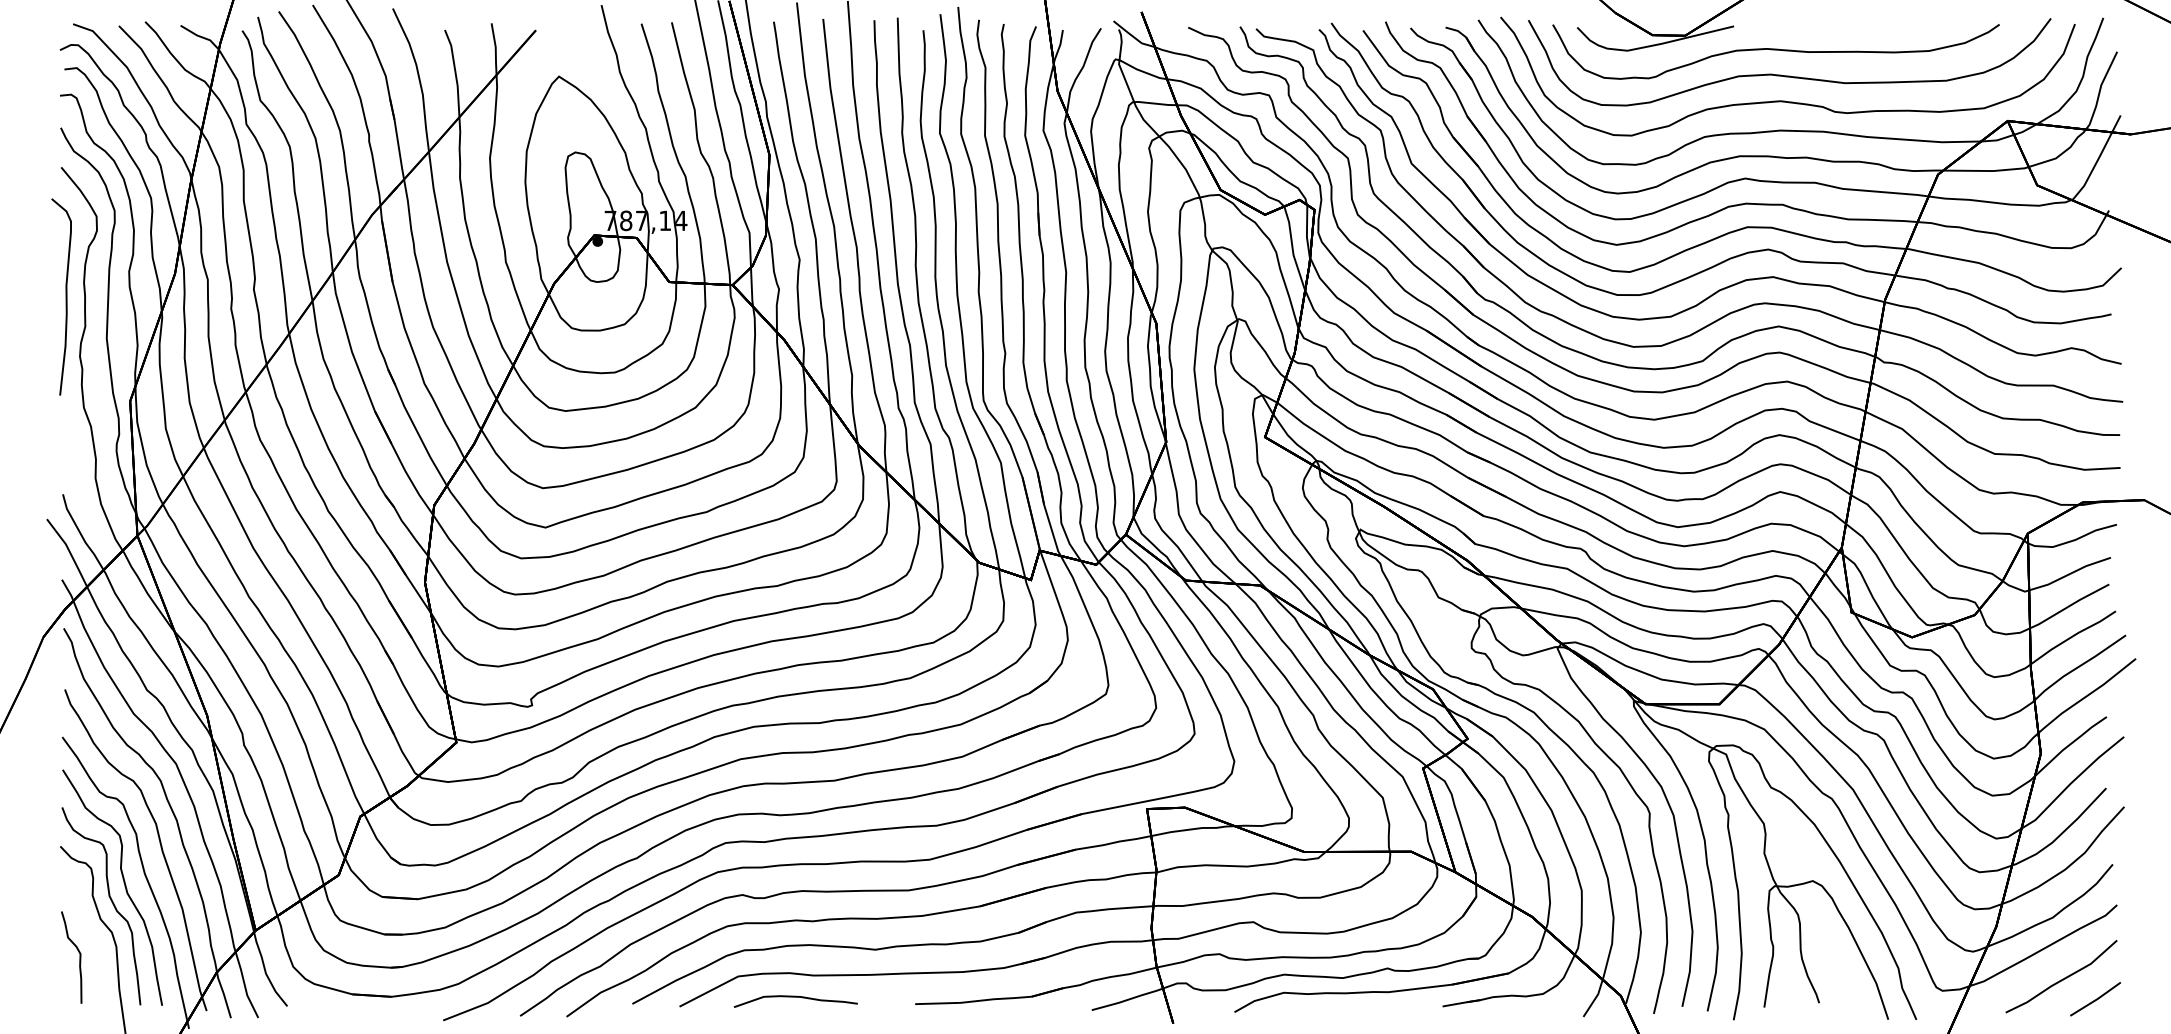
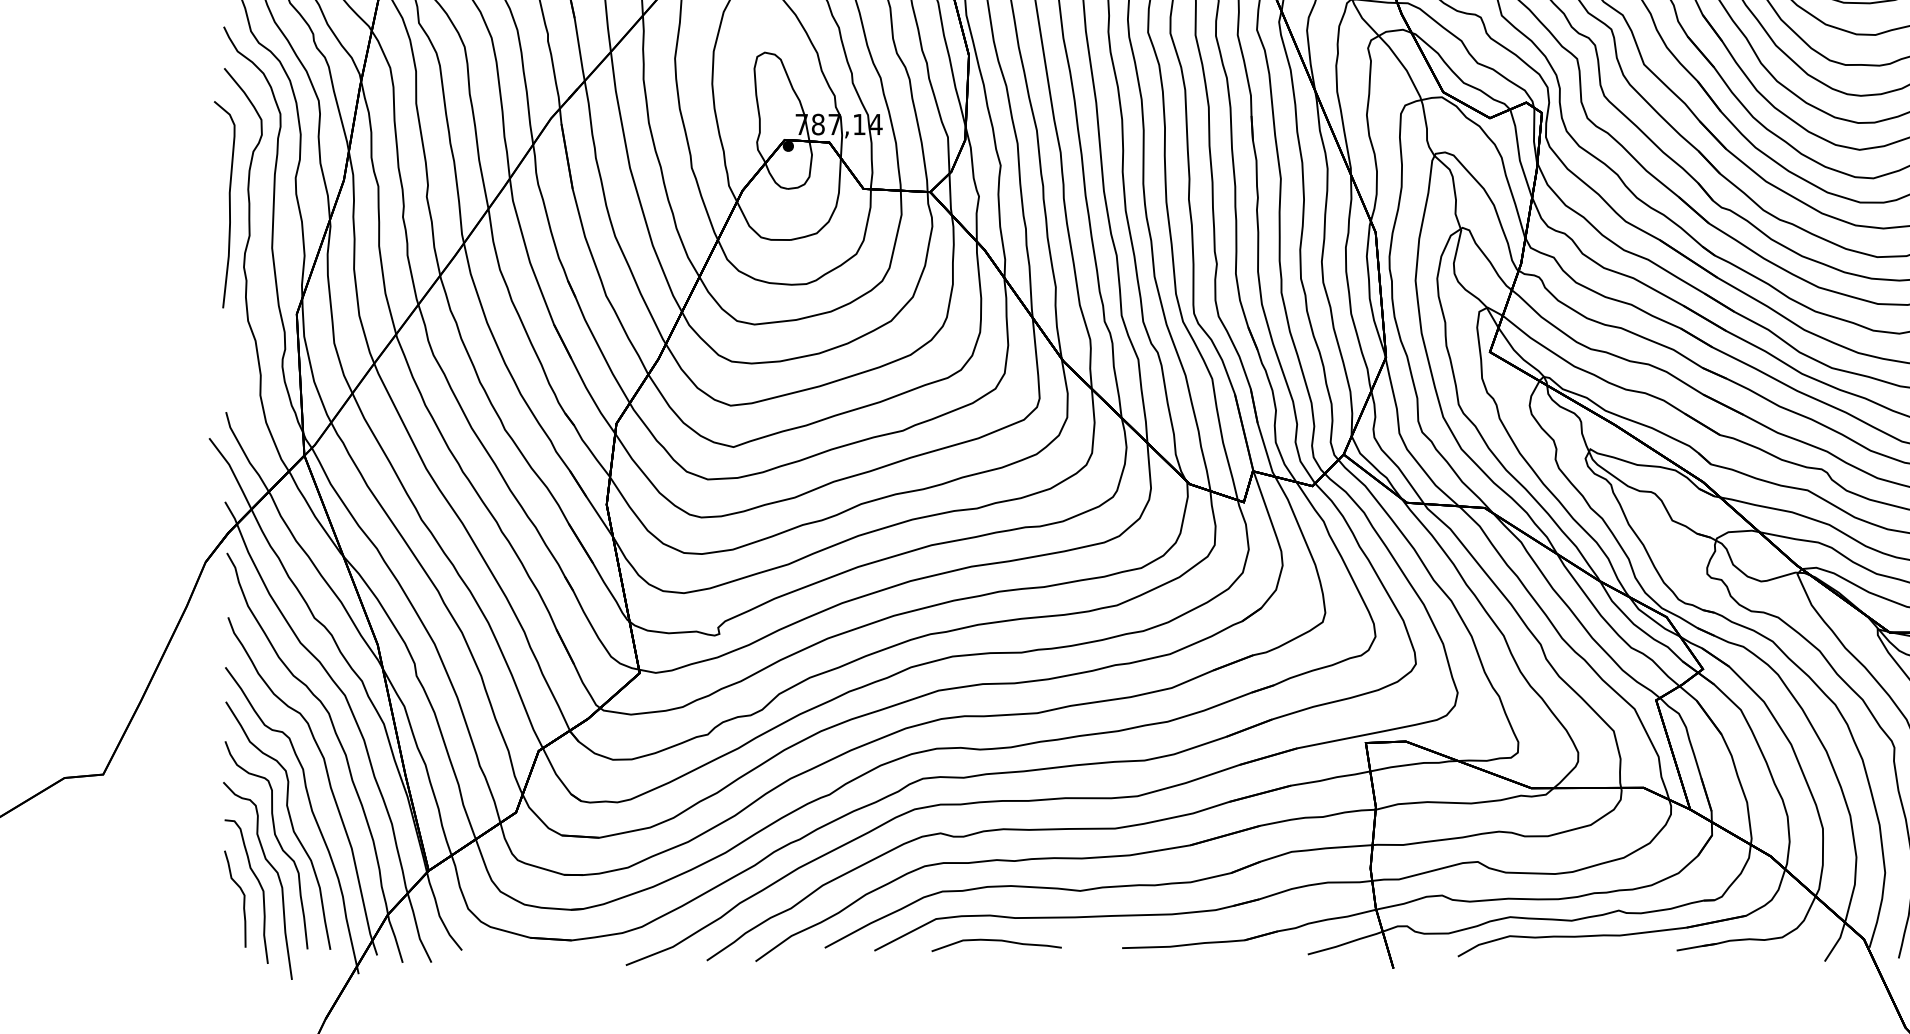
part: (94, 944) -> (259, 885), added

